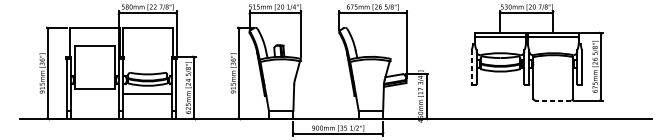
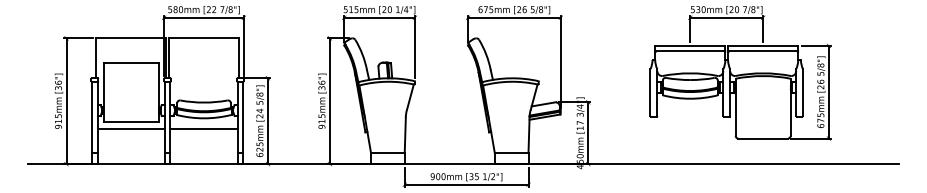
line: (471, 67) -> (650, 93), dashed -> solid
line: (94, 93) -> (130, 129), added
line: (553, 100) -> (763, 138), dashed -> solid

